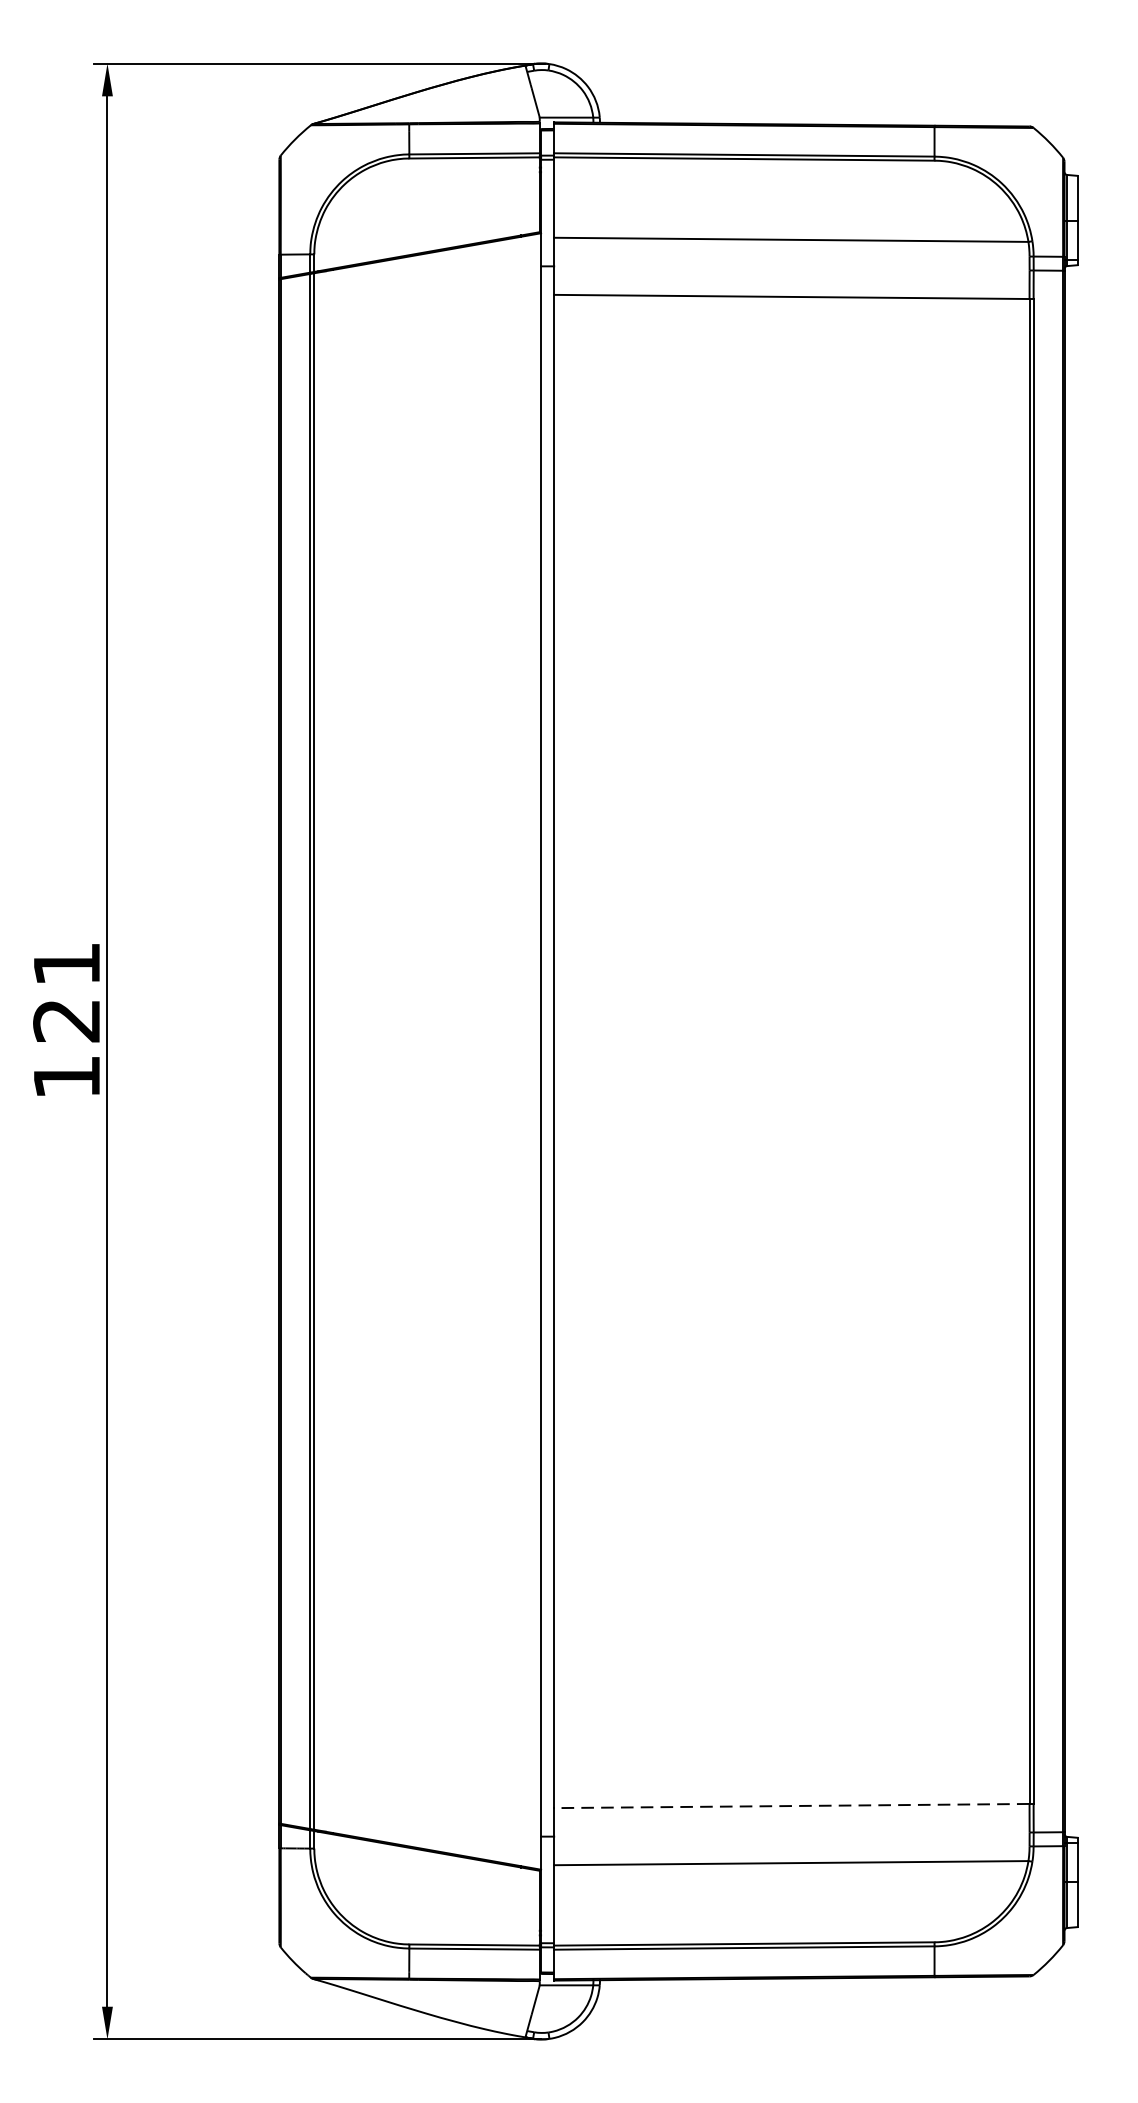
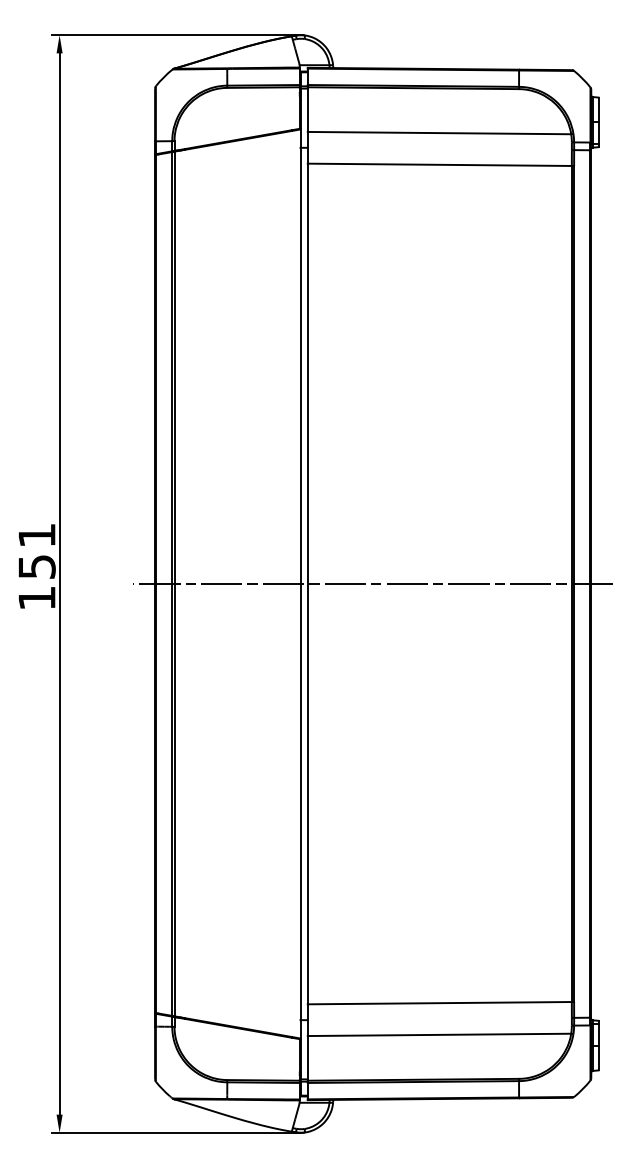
text: (65, 1019) -> (36, 566), 121 -> 151
line: (670, 1052) -> (372, 584), added
line: (791, 1806) -> (439, 1003), dashed -> solid

